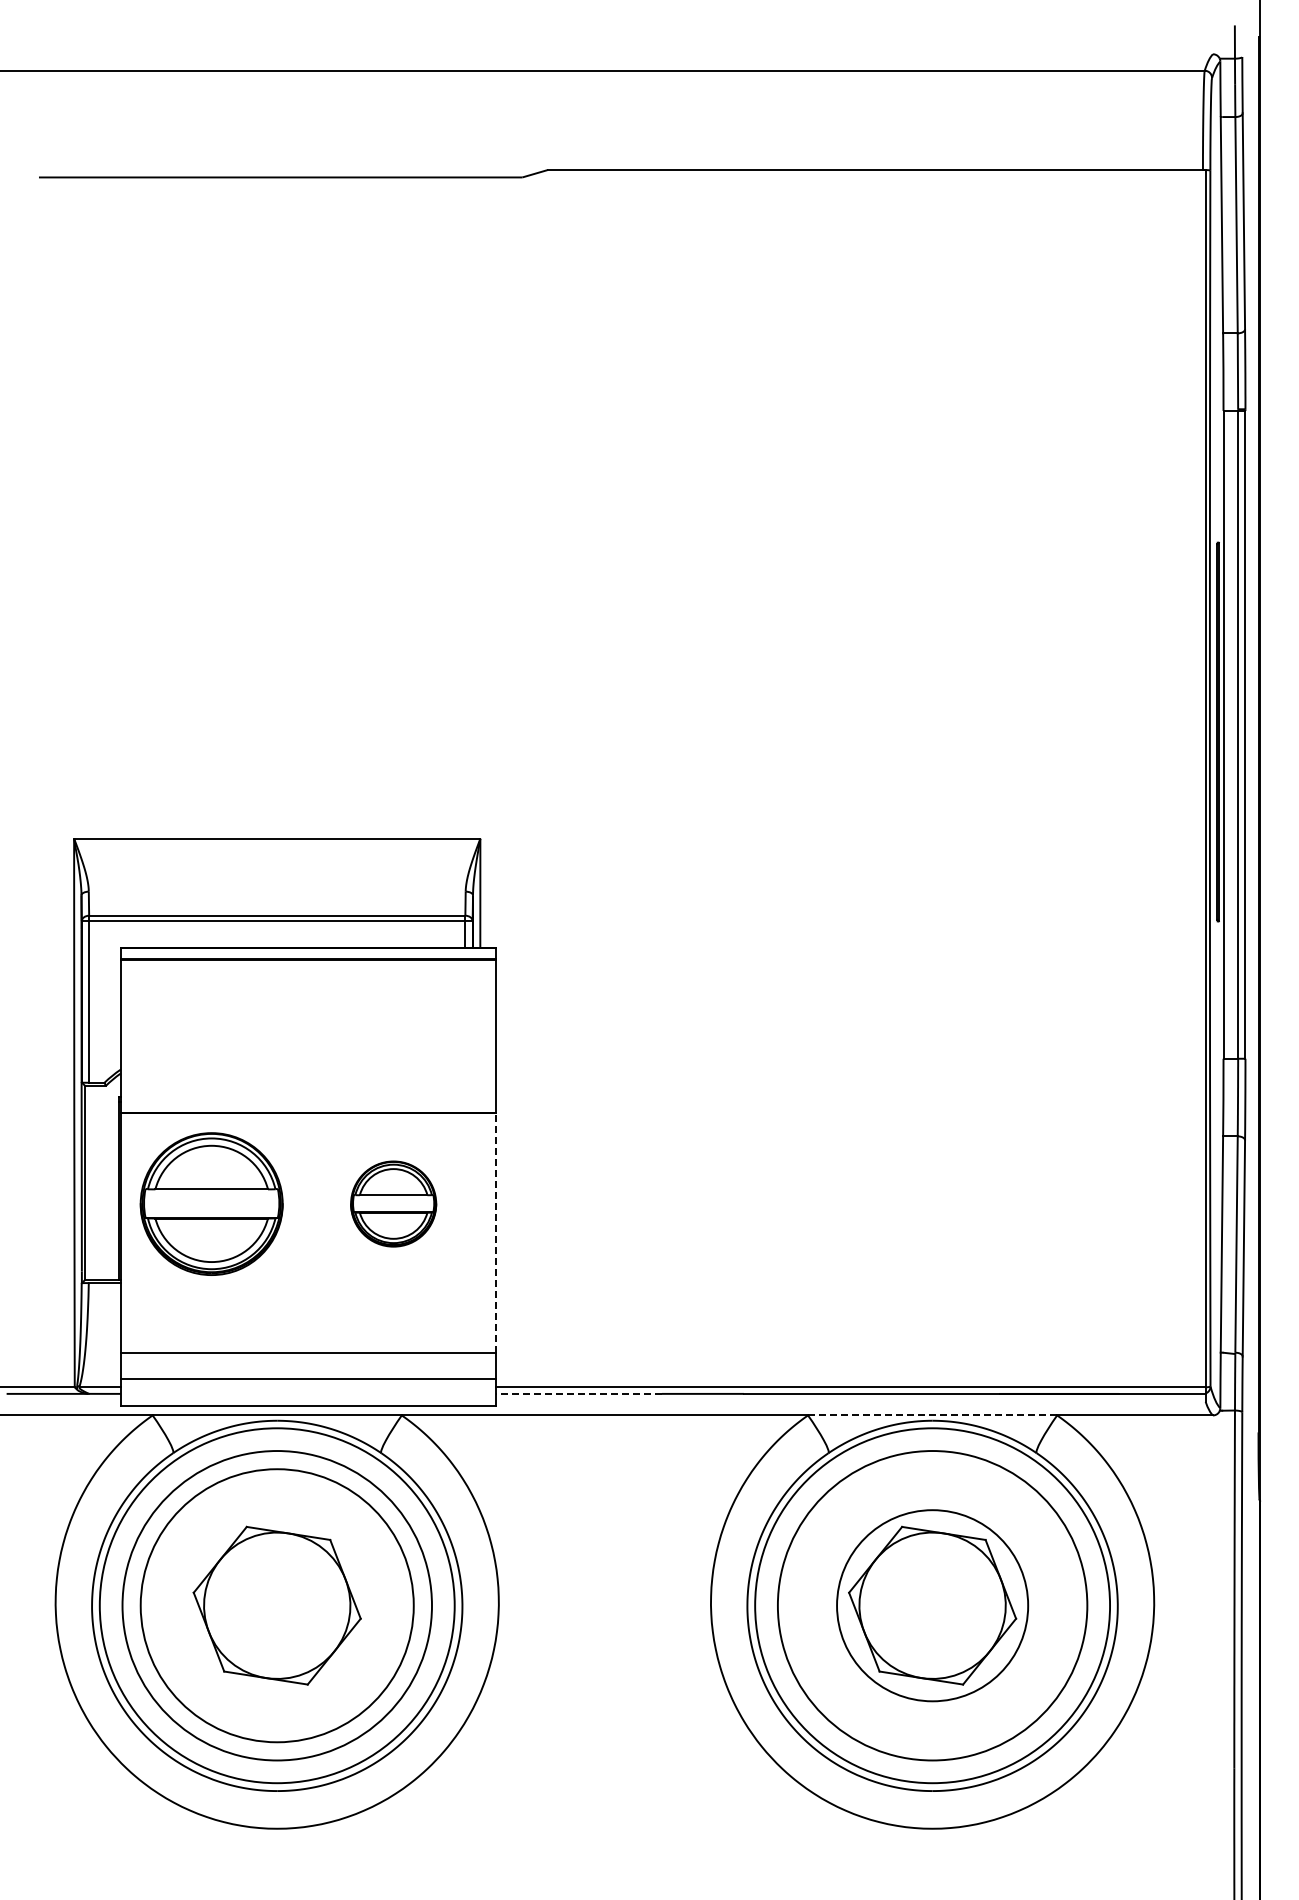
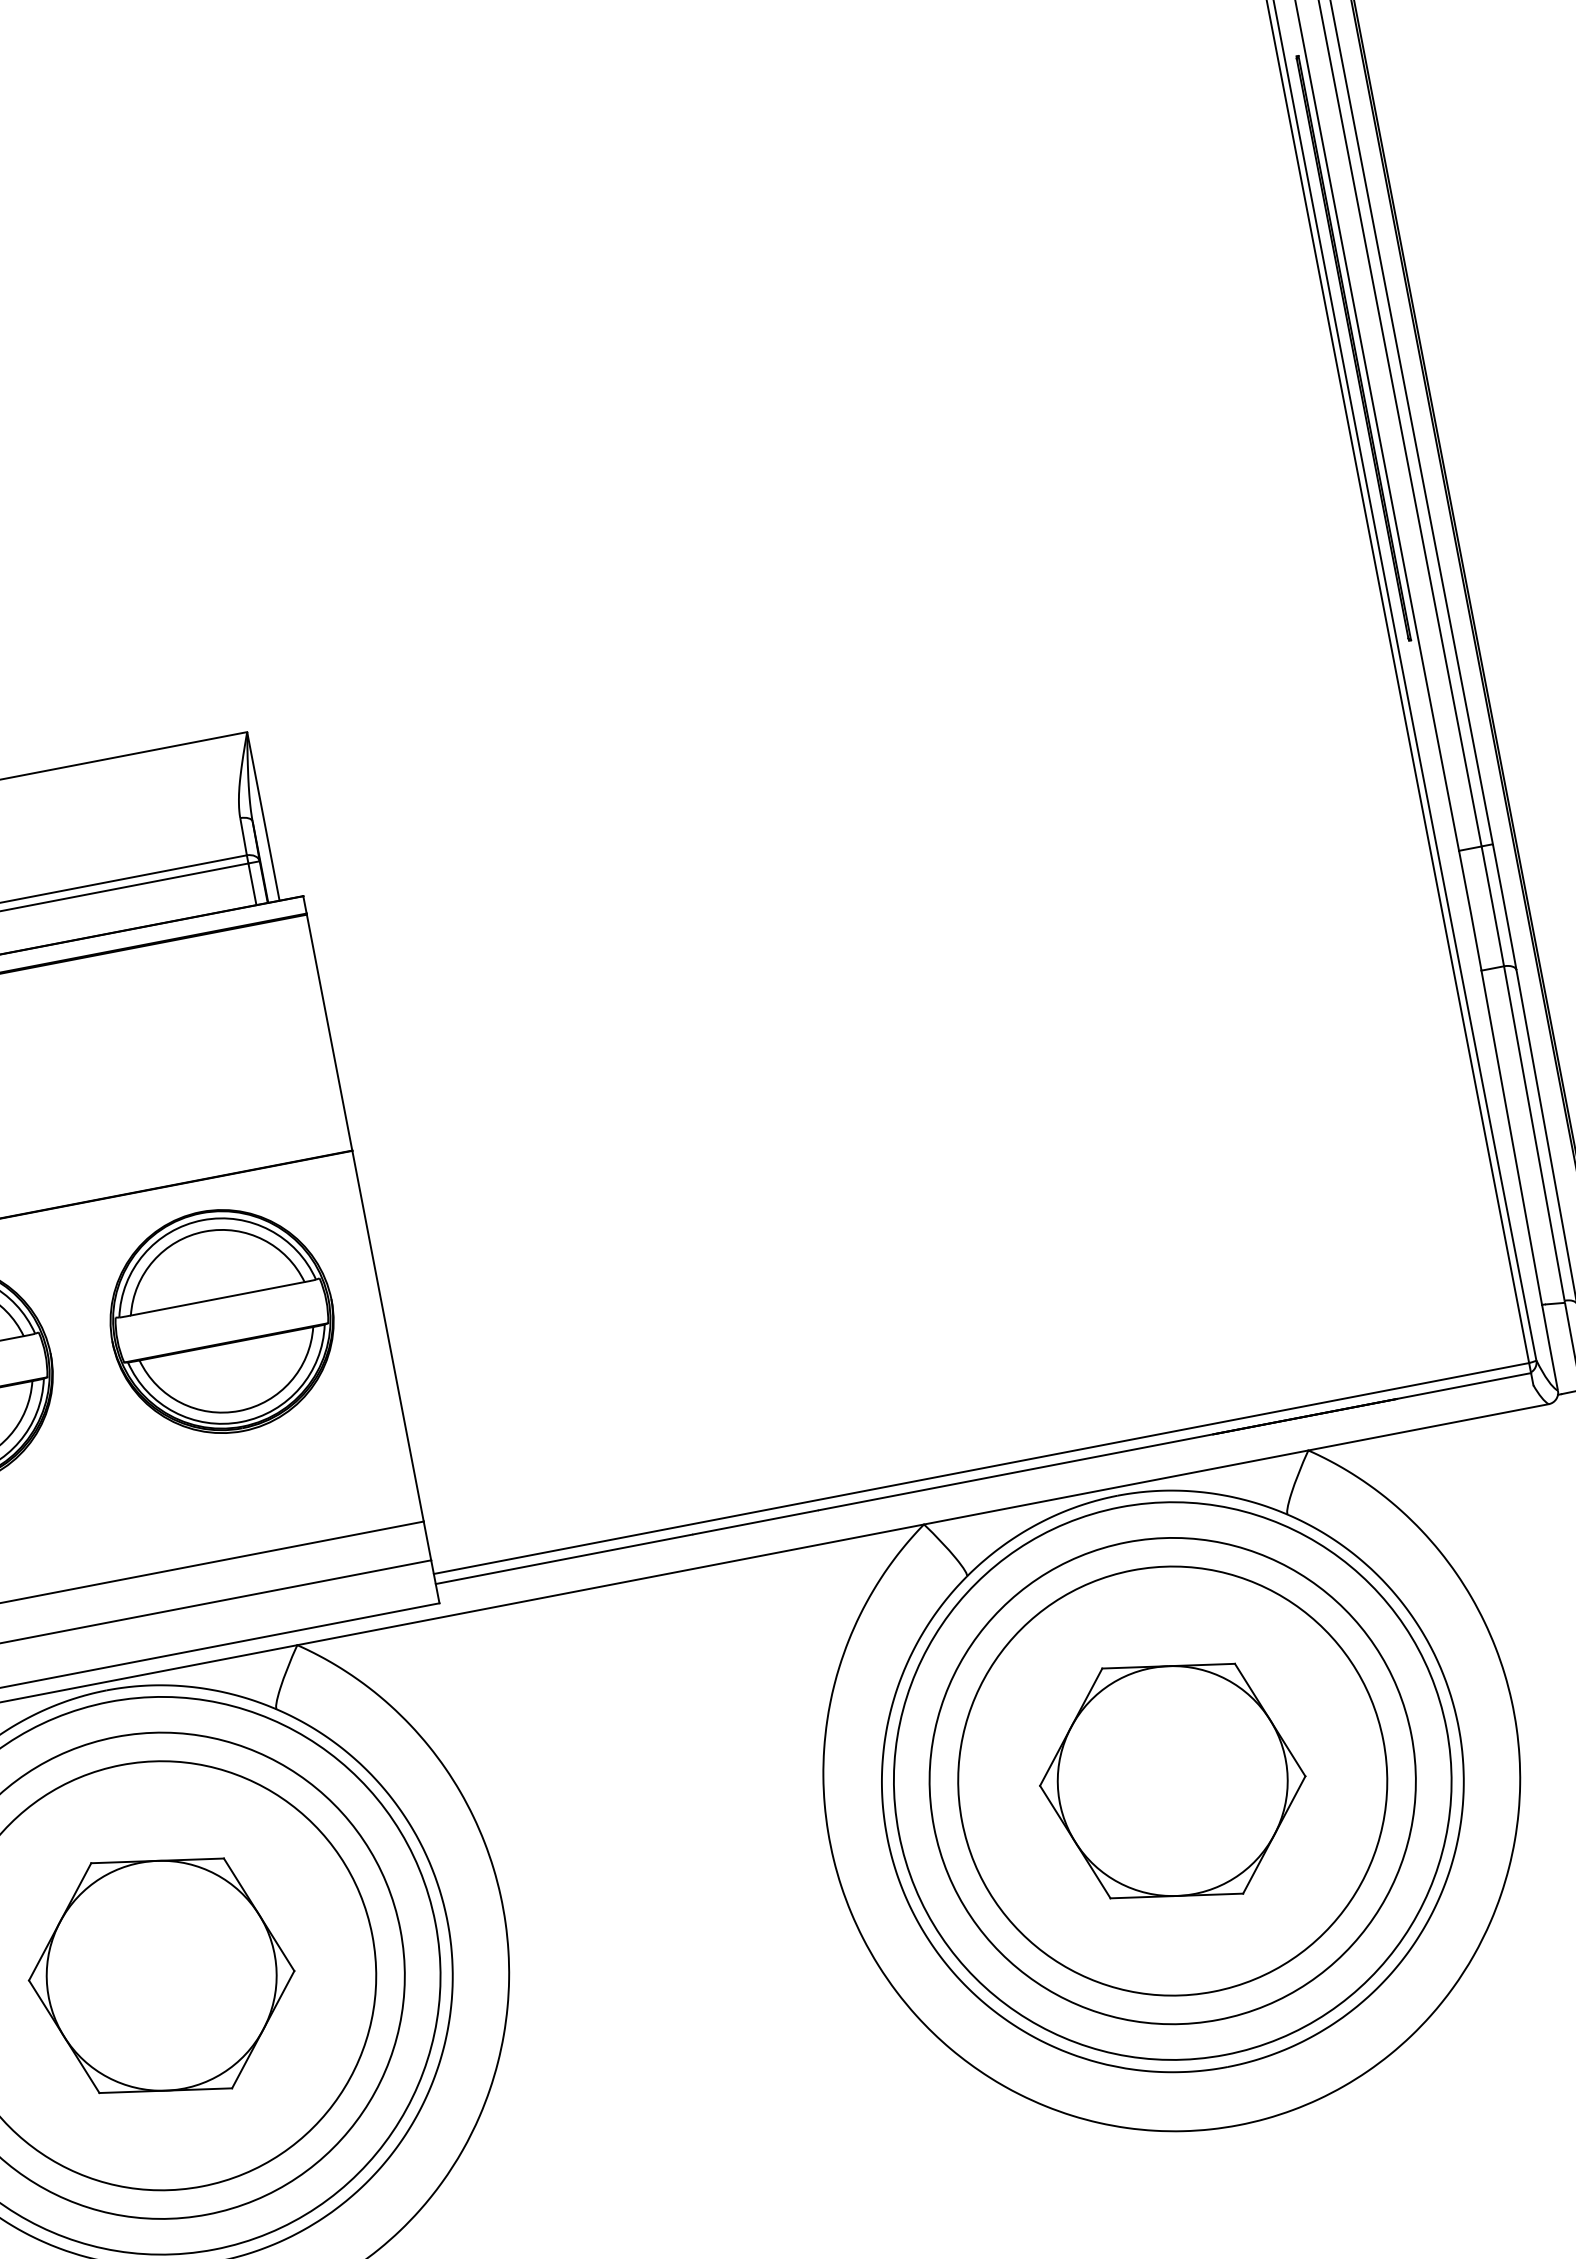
part: (393, 1203) -> (221, 1320), size x1.67
line: (495, 1232) -> (387, 1335), dashed -> solid
line: (578, 1393) -> (563, 1558), dashed -> solid
line: (932, 1415) -> (1116, 1487), dashed -> solid
circle: (932, 1605) -> (1172, 1780), size x1.43

